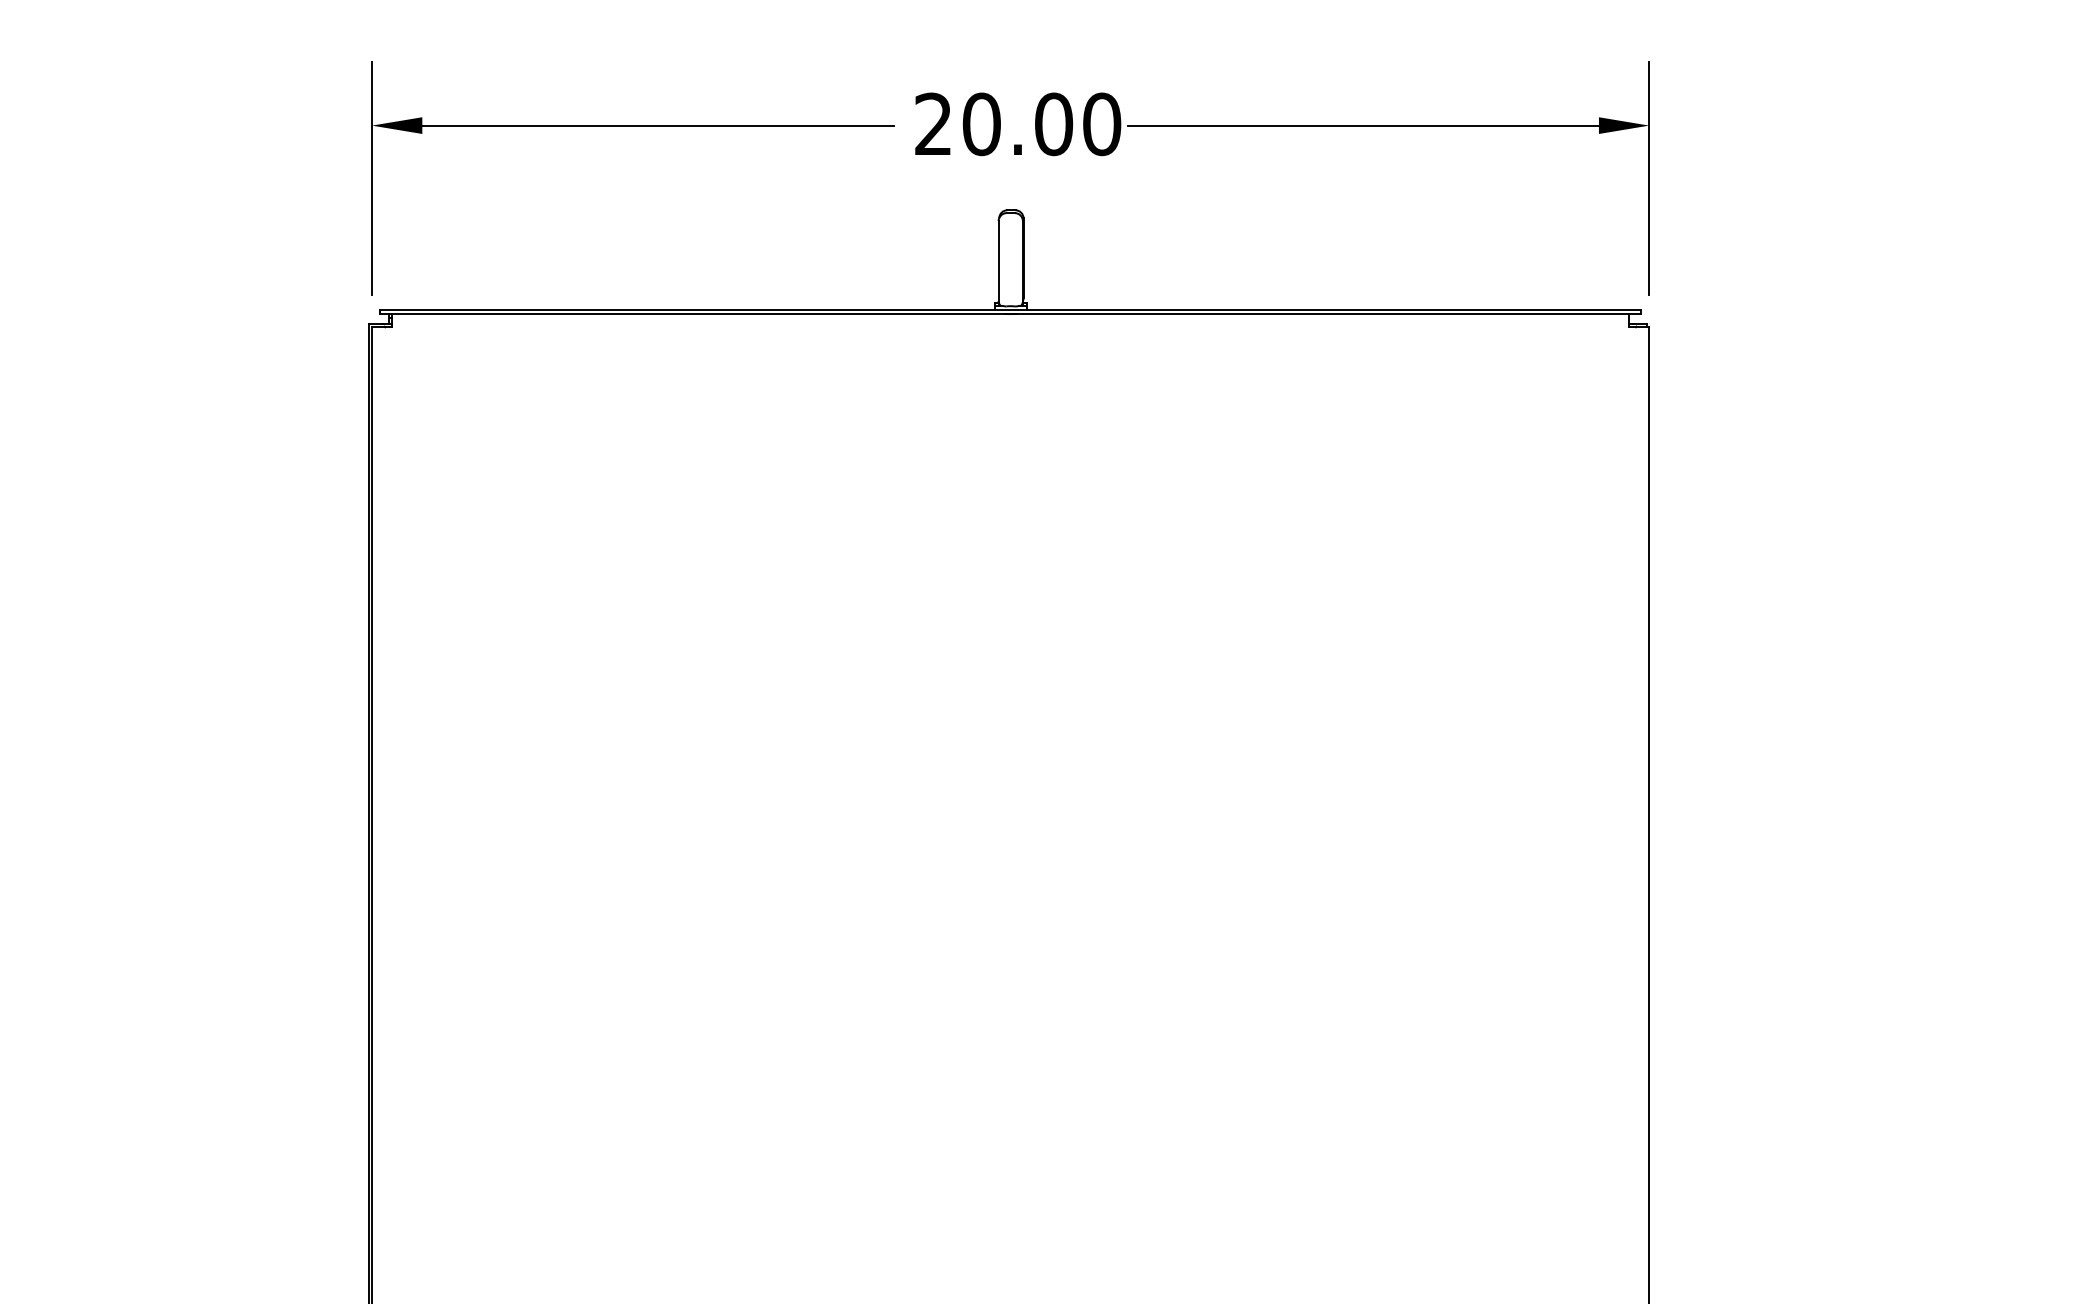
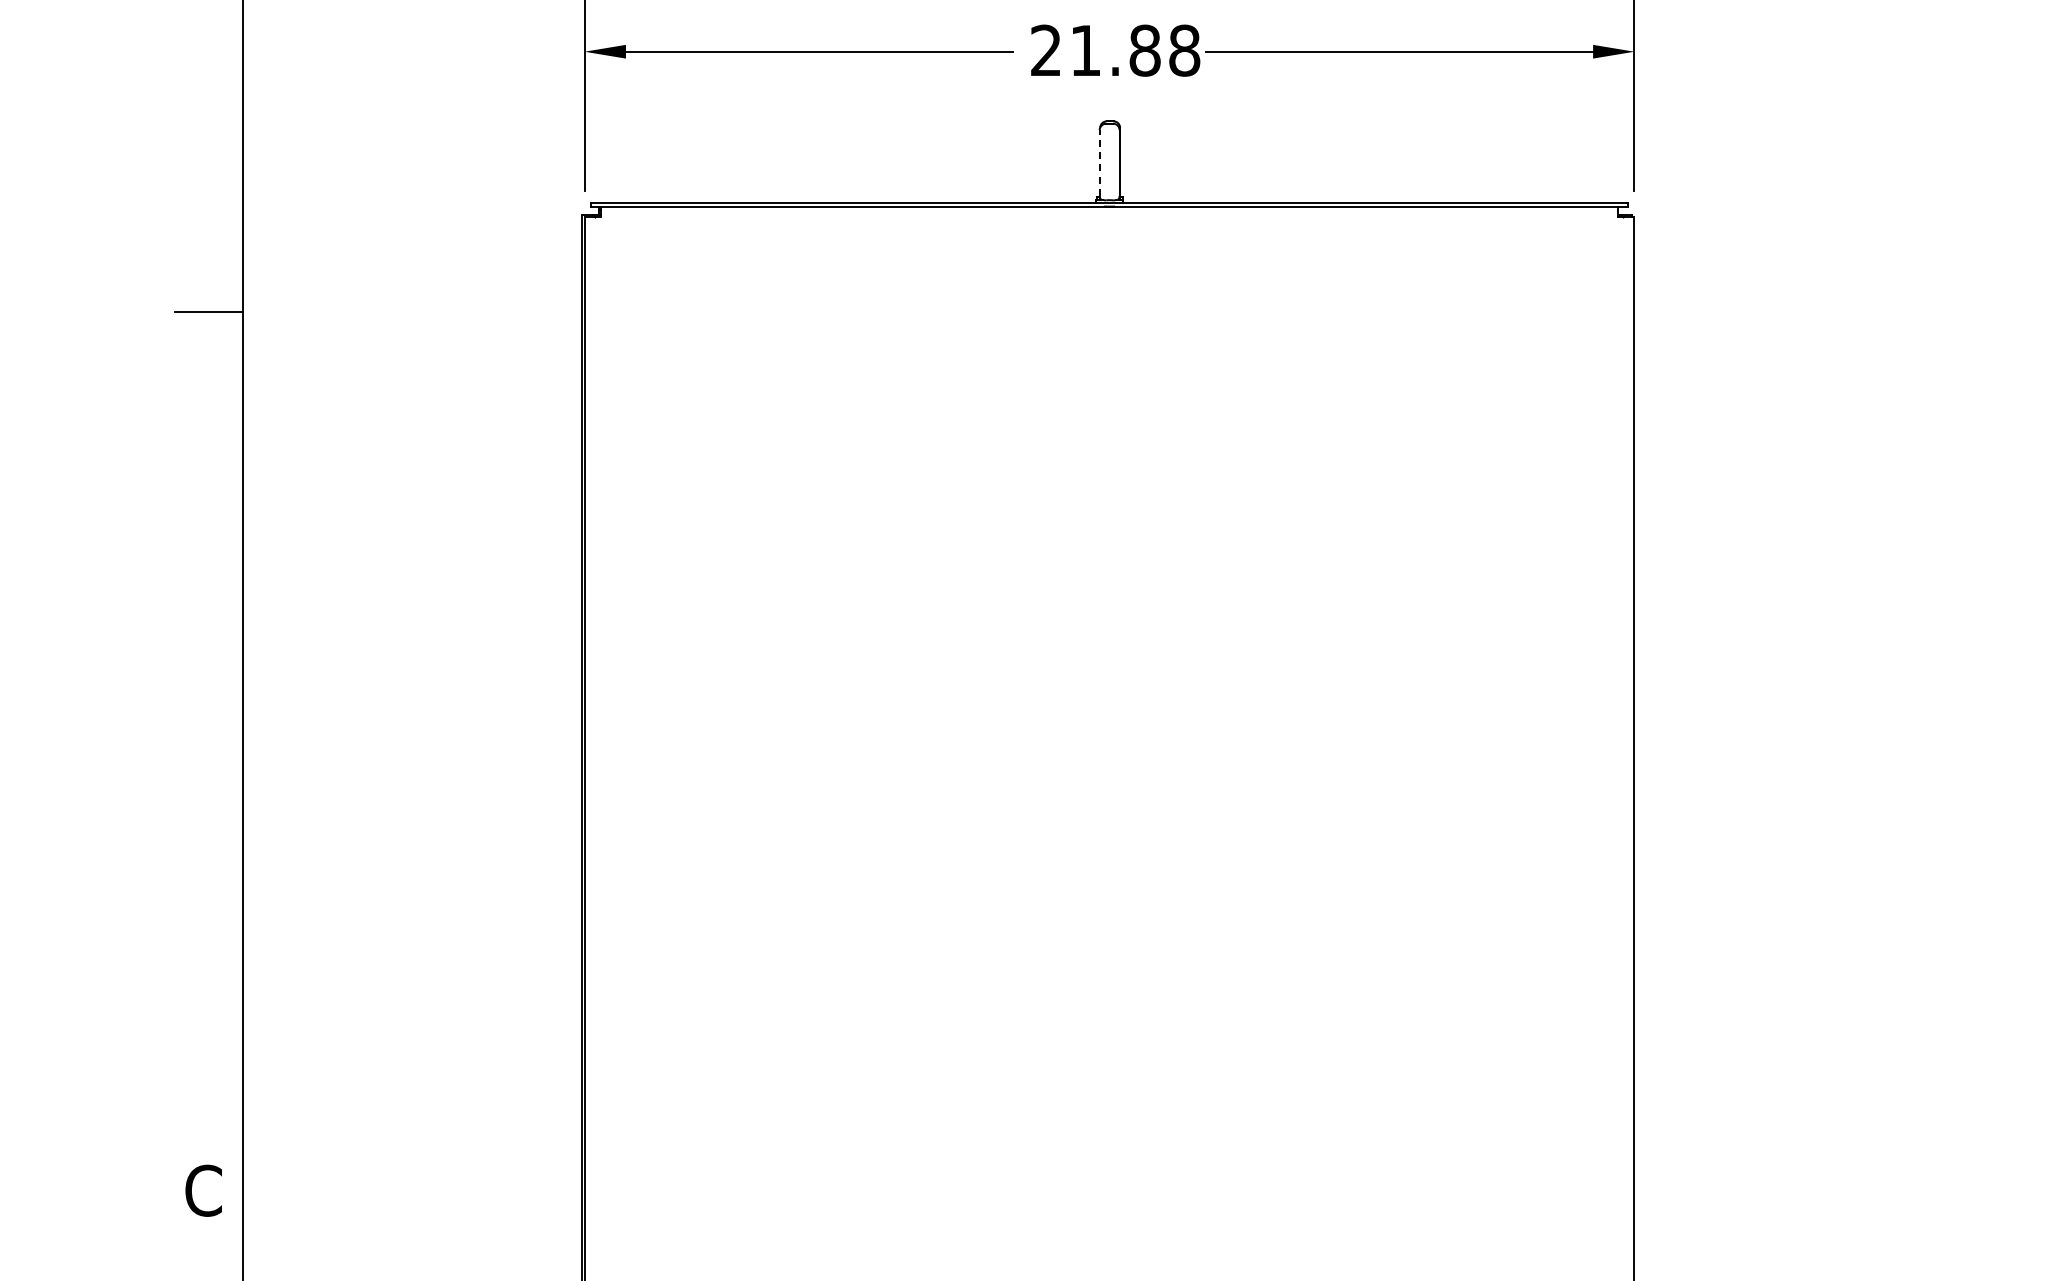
text: (1042, 124) -> (1135, 50), 20.00 -> 21.88
line: (998, 261) -> (1099, 163), solid -> dashed

